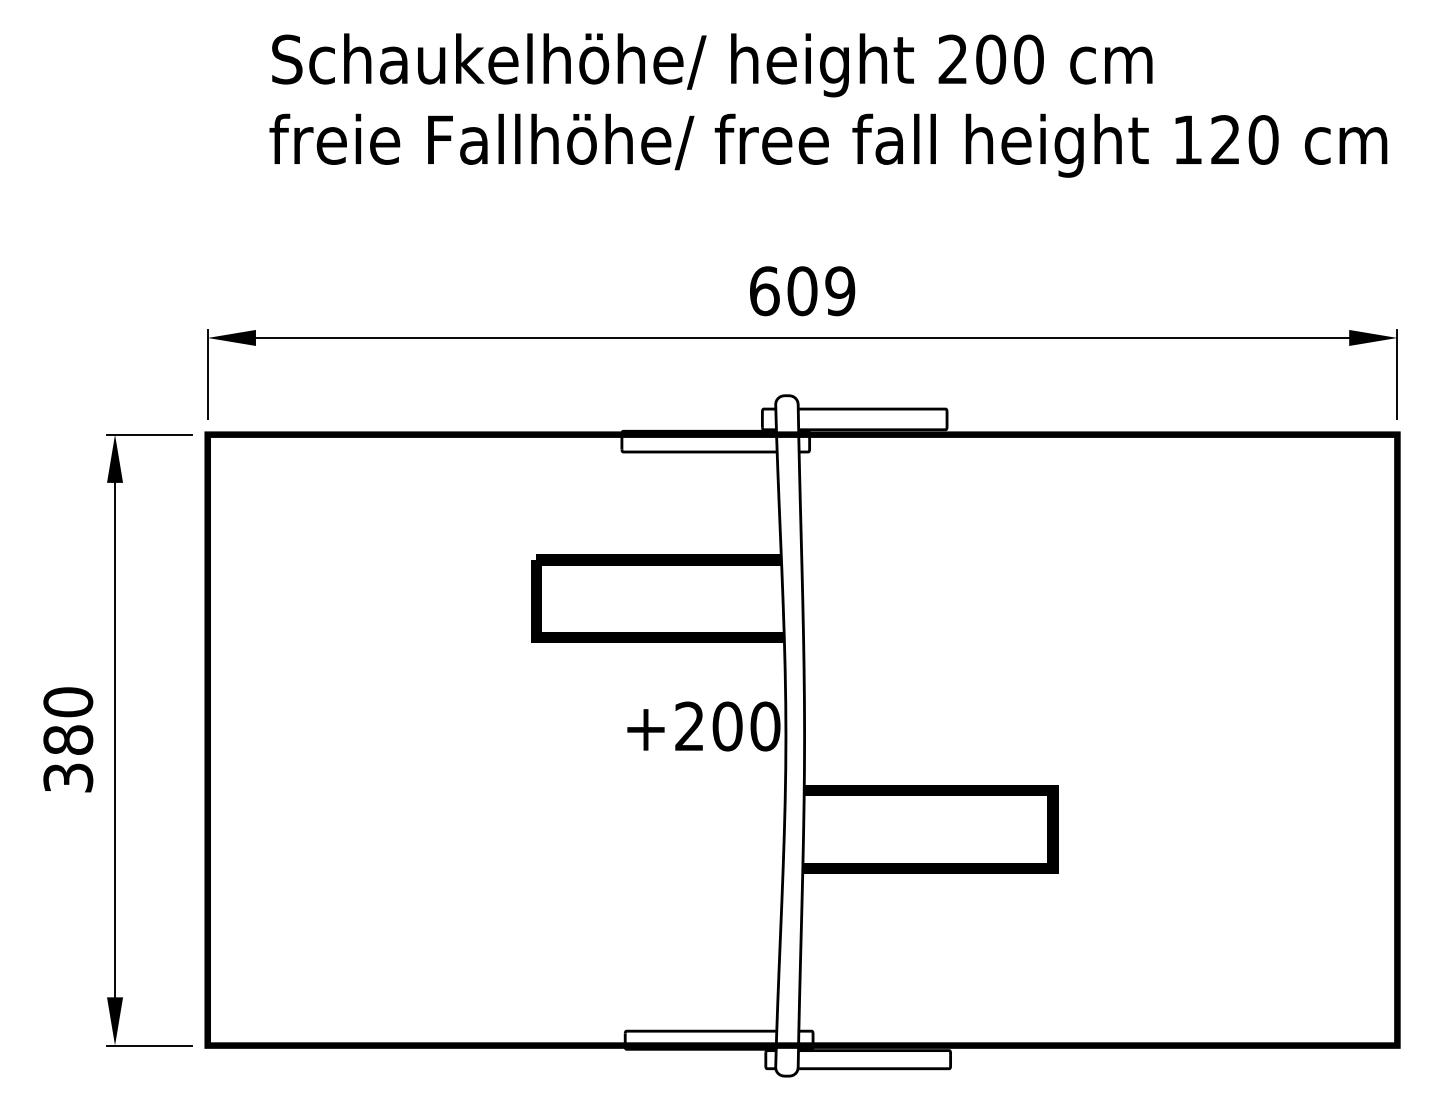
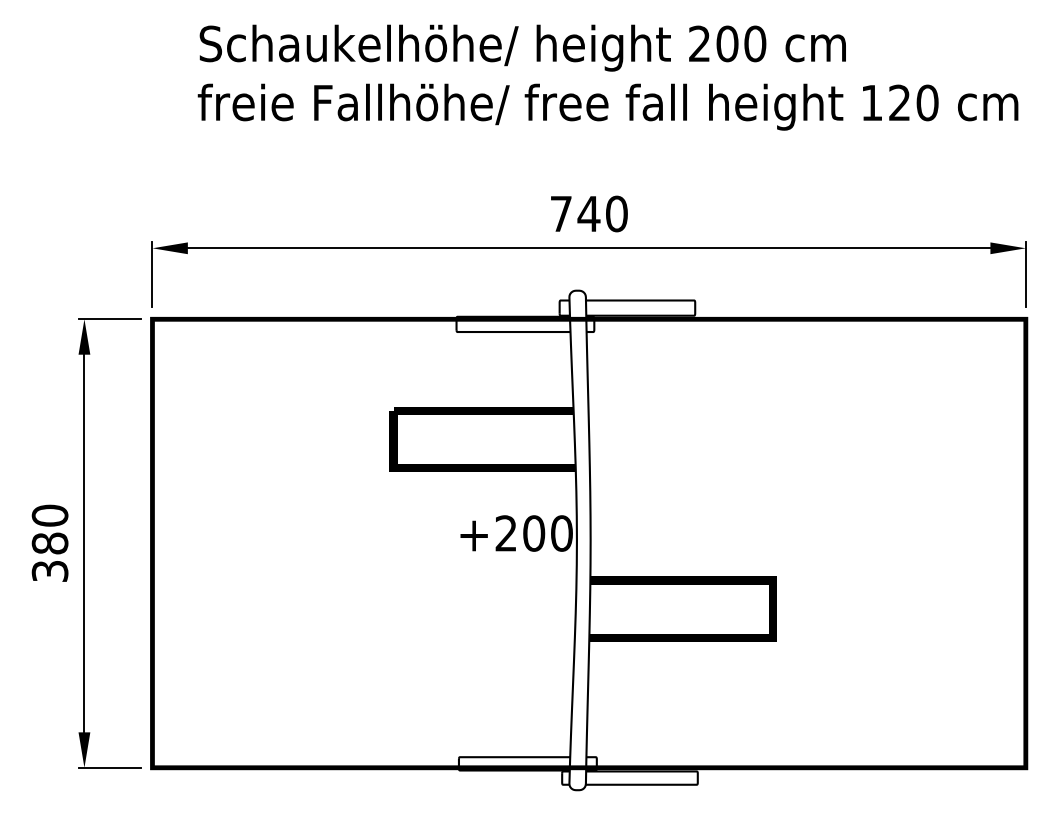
text: (802, 291) -> (589, 214), 609 -> 740

